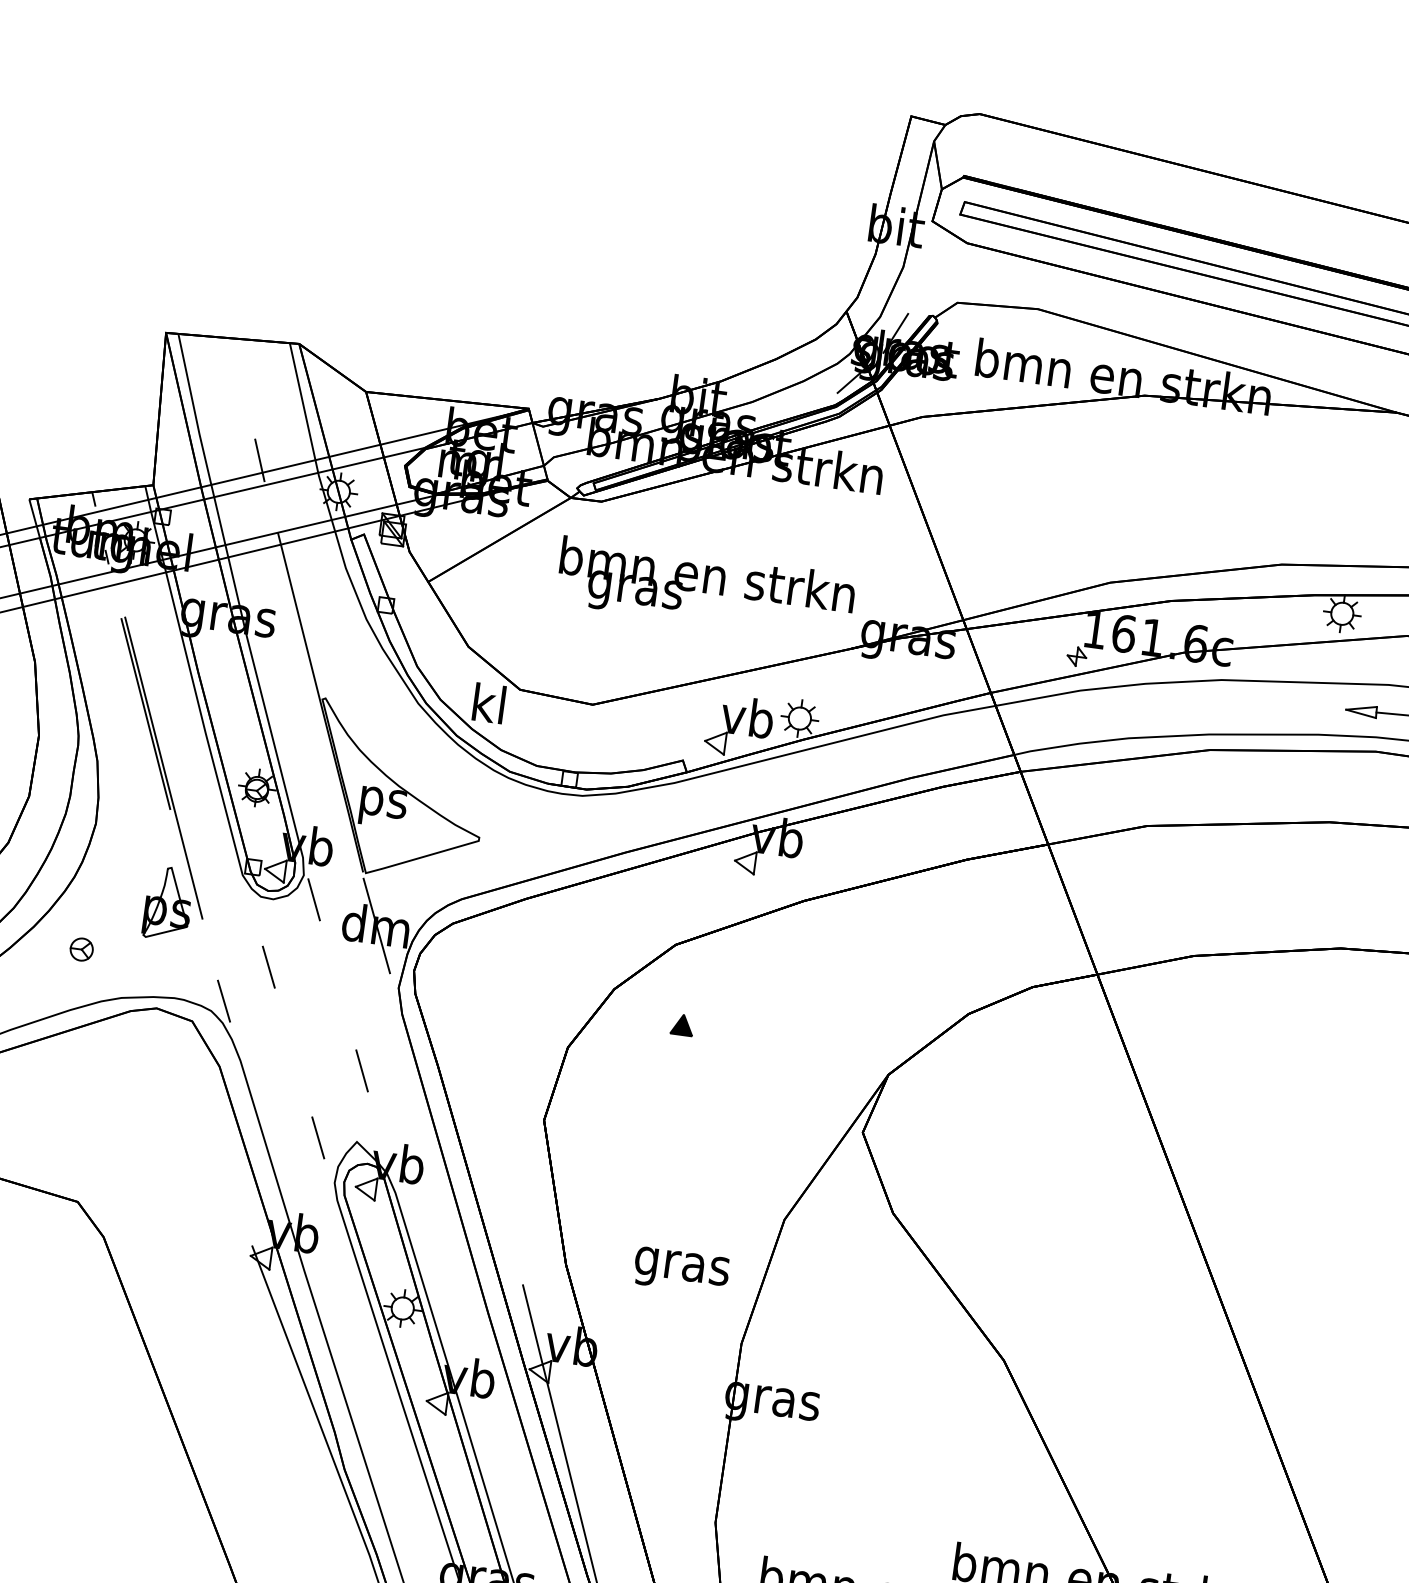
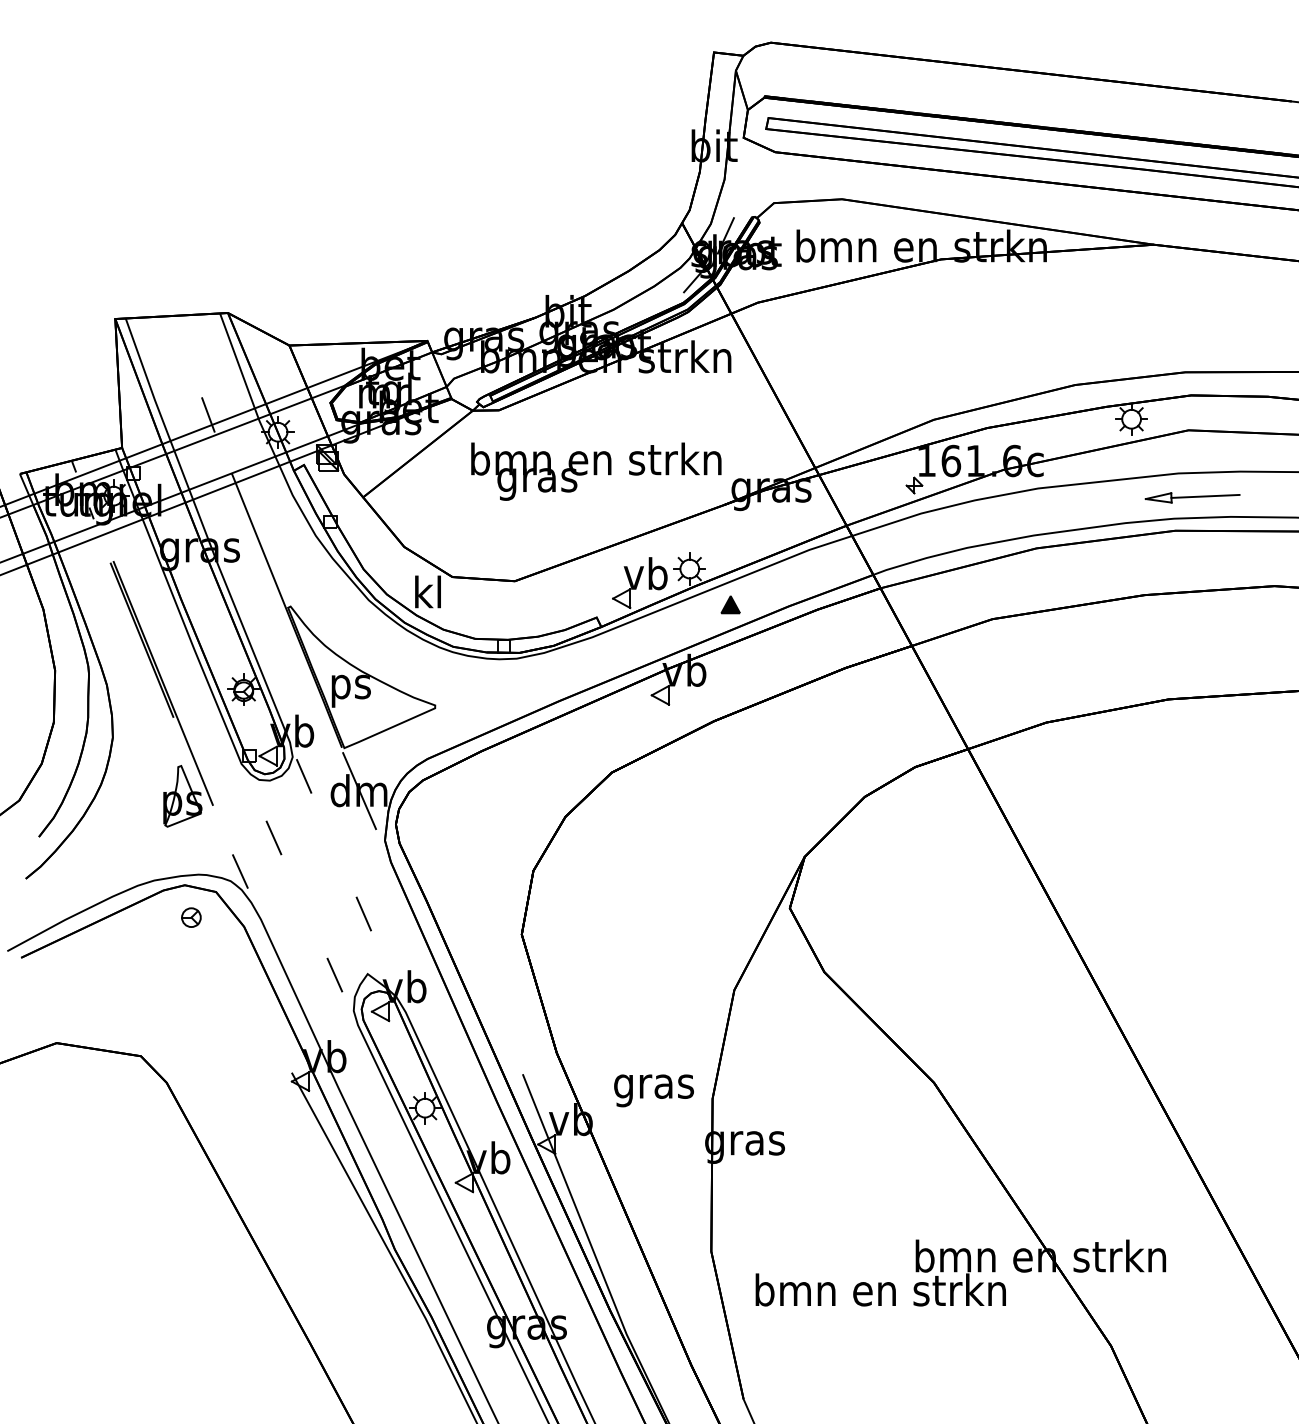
part: (81, 949) -> (191, 917), moved
part: (682, 1024) -> (730, 604), moved
text: (680, 1270) -> (653, 1090), moved

